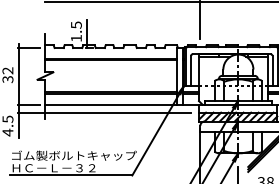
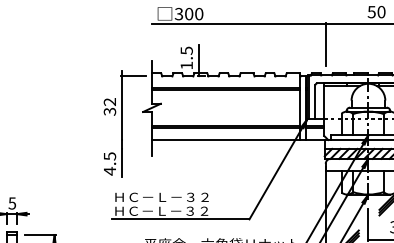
line: (28, 104) -> (133, 139), removed
line: (104, 112) -> (218, 148), removed
text: (74, 155) -> (184, 196), ゴム製ボルトキャップ -> ＨＣ－Ｌ－３２

